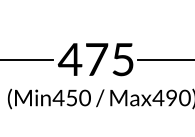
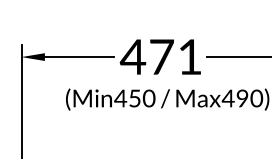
text: (123, 59) -> (190, 56), 475 -> 471

